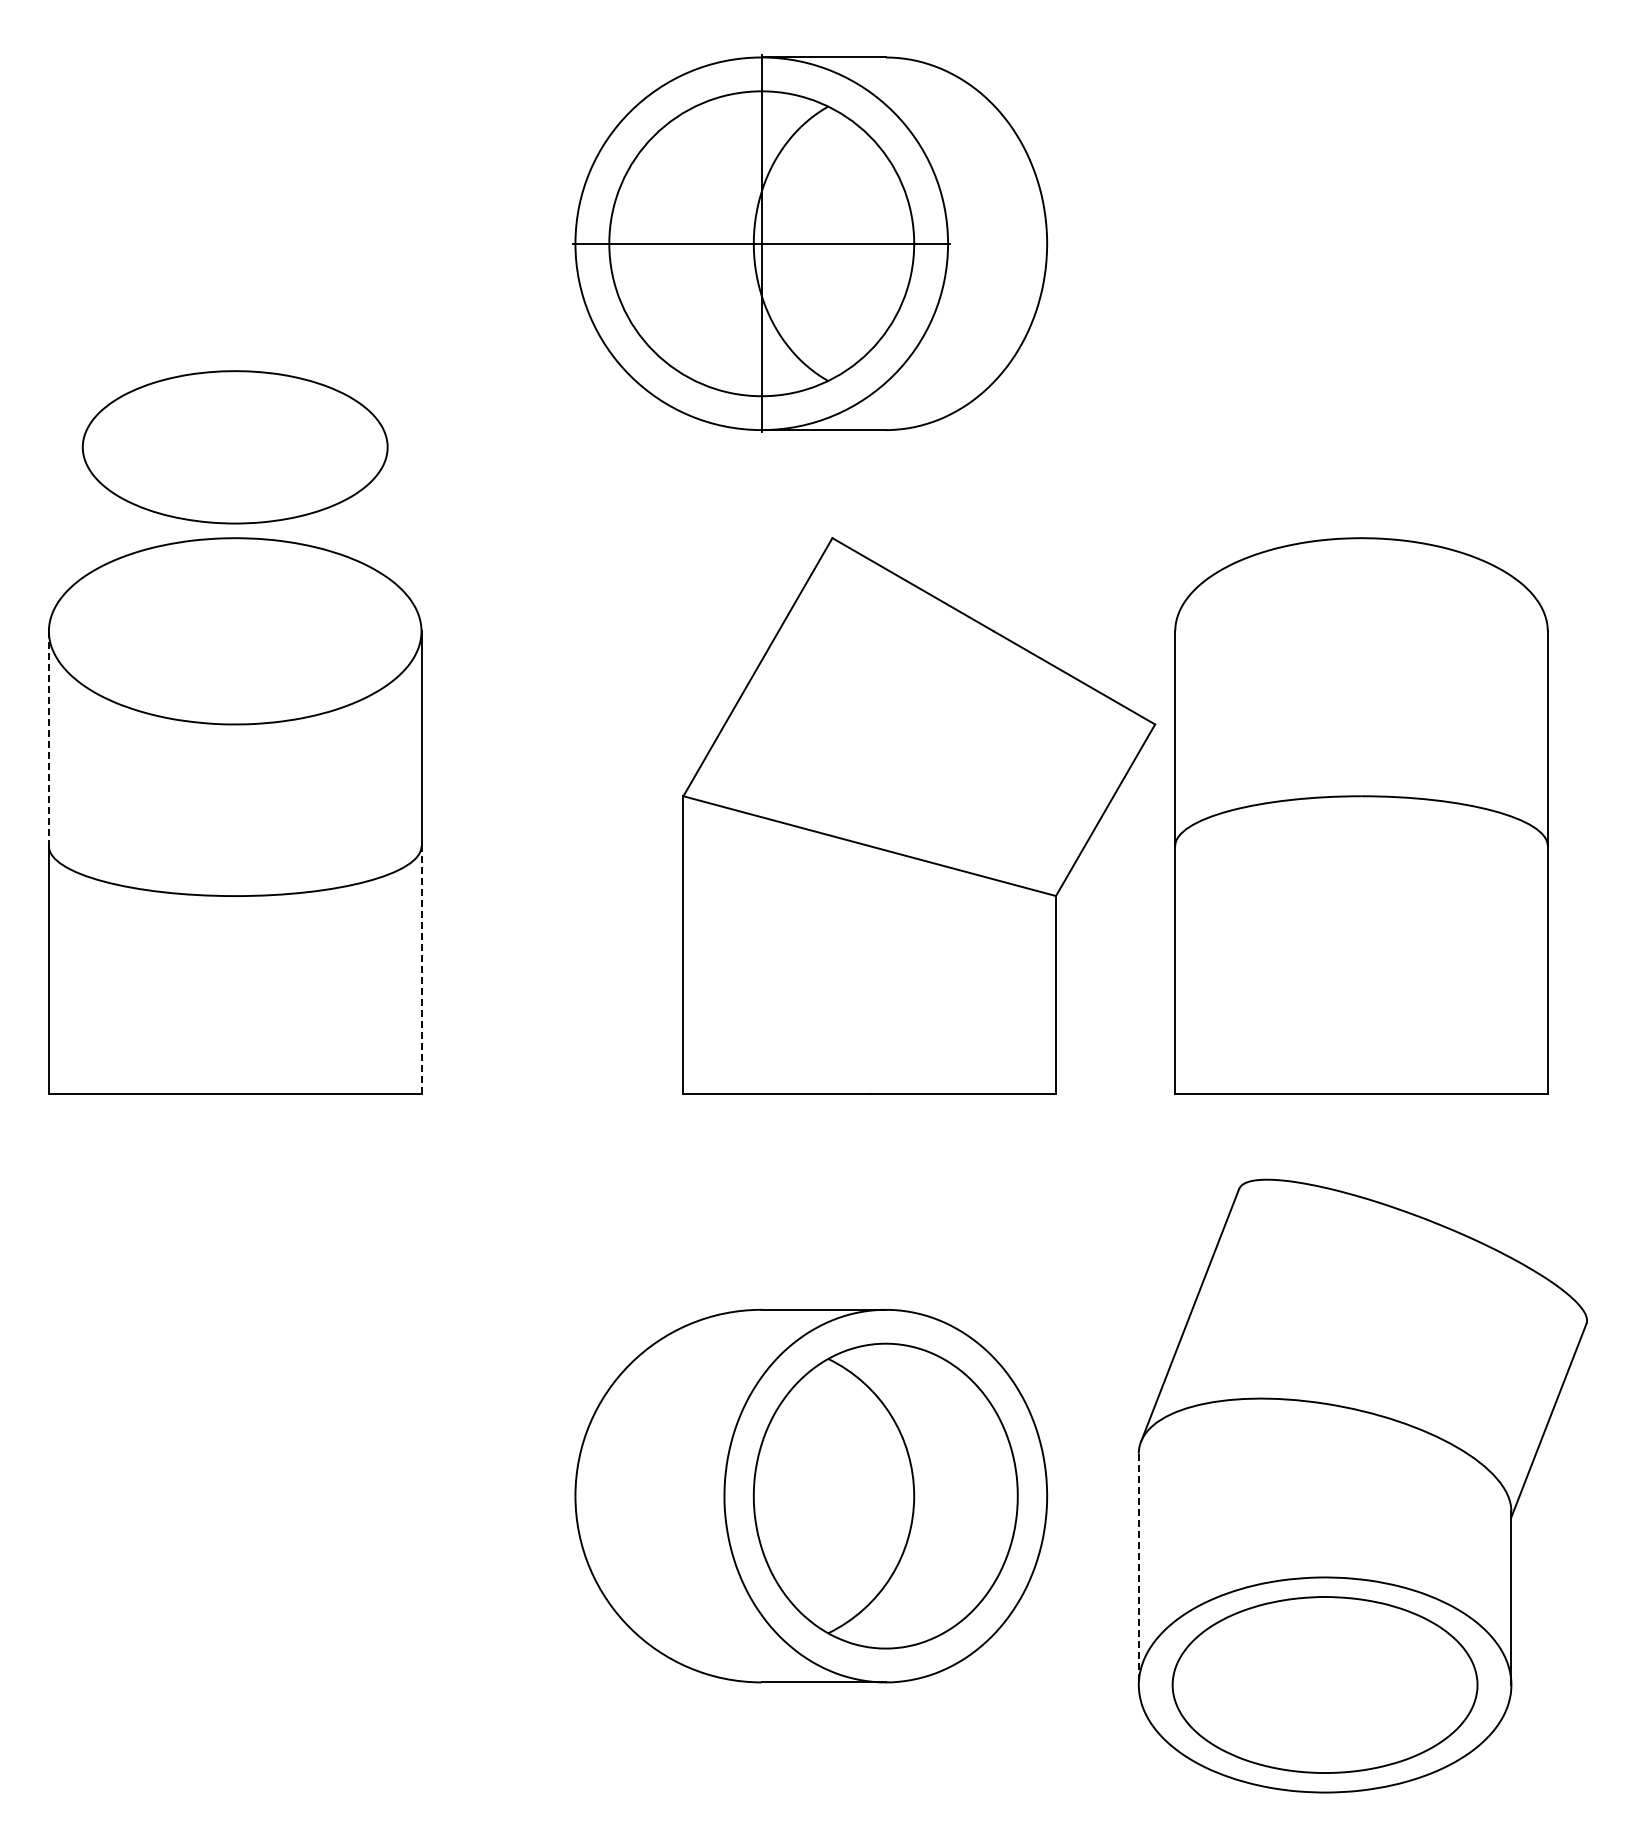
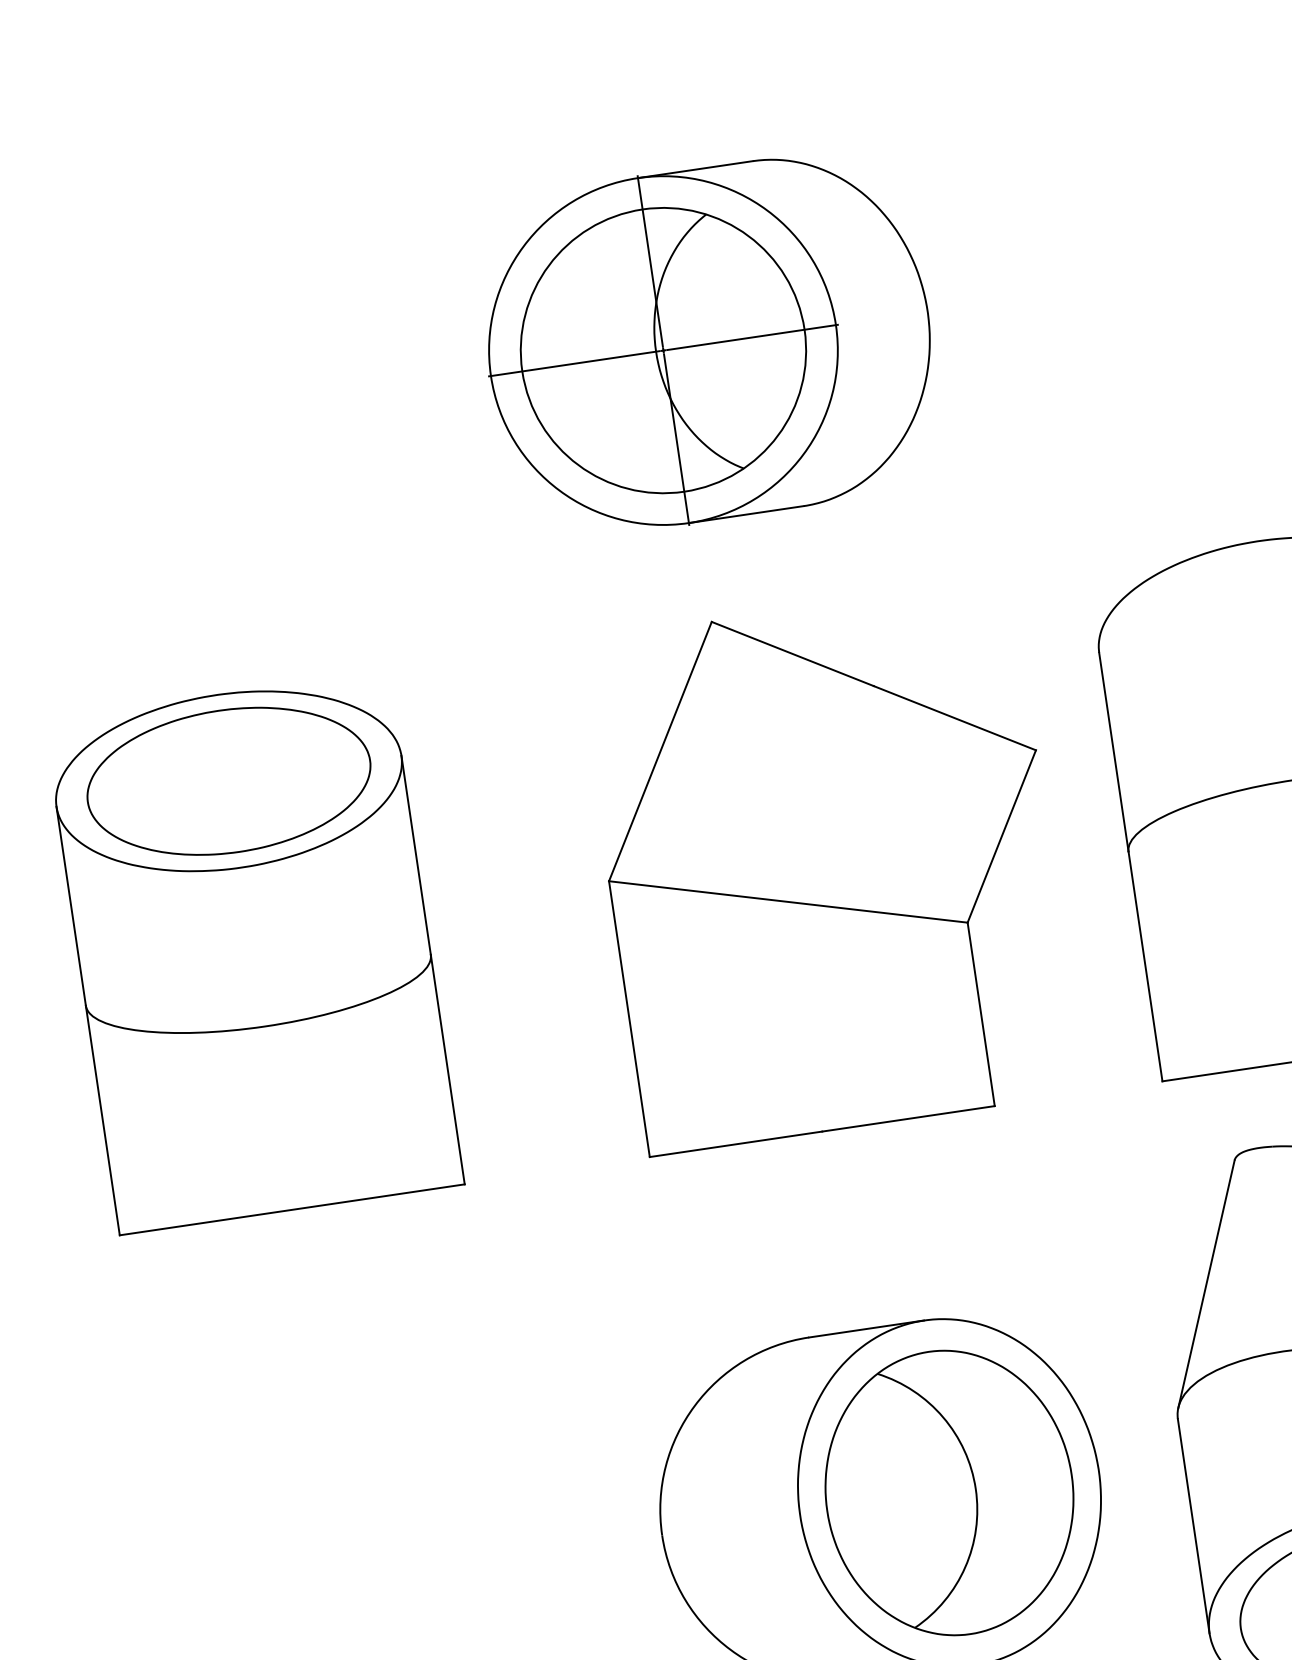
part: (234, 447) -> (228, 781), moved
line: (48, 739) -> (70, 907), dashed -> solid
part: (919, 815) -> (830, 866), moved
line: (421, 970) -> (447, 1069), dashed -> solid
line: (1138, 1569) -> (1193, 1526), dashed -> solid

